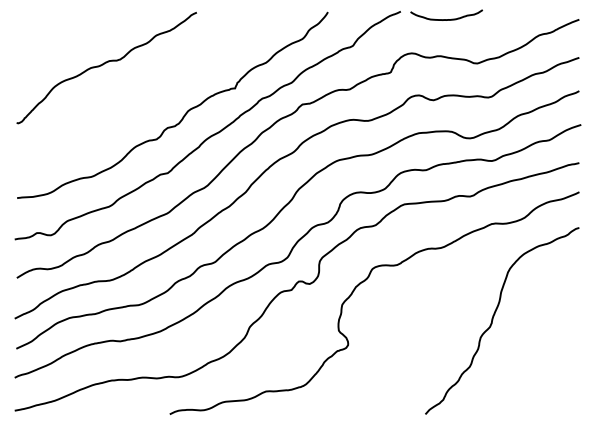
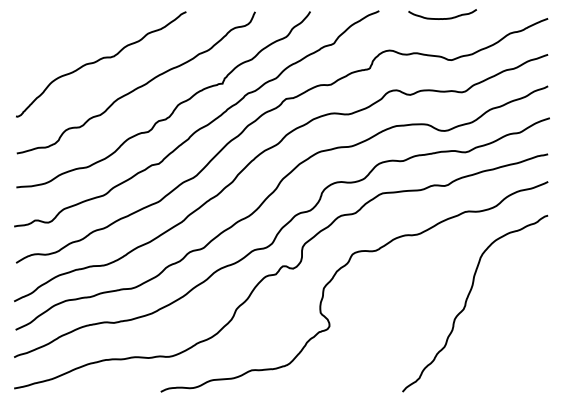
curve: (446, 19) -> (442, 18), moved
curve: (146, 91) -> (138, 86), added

